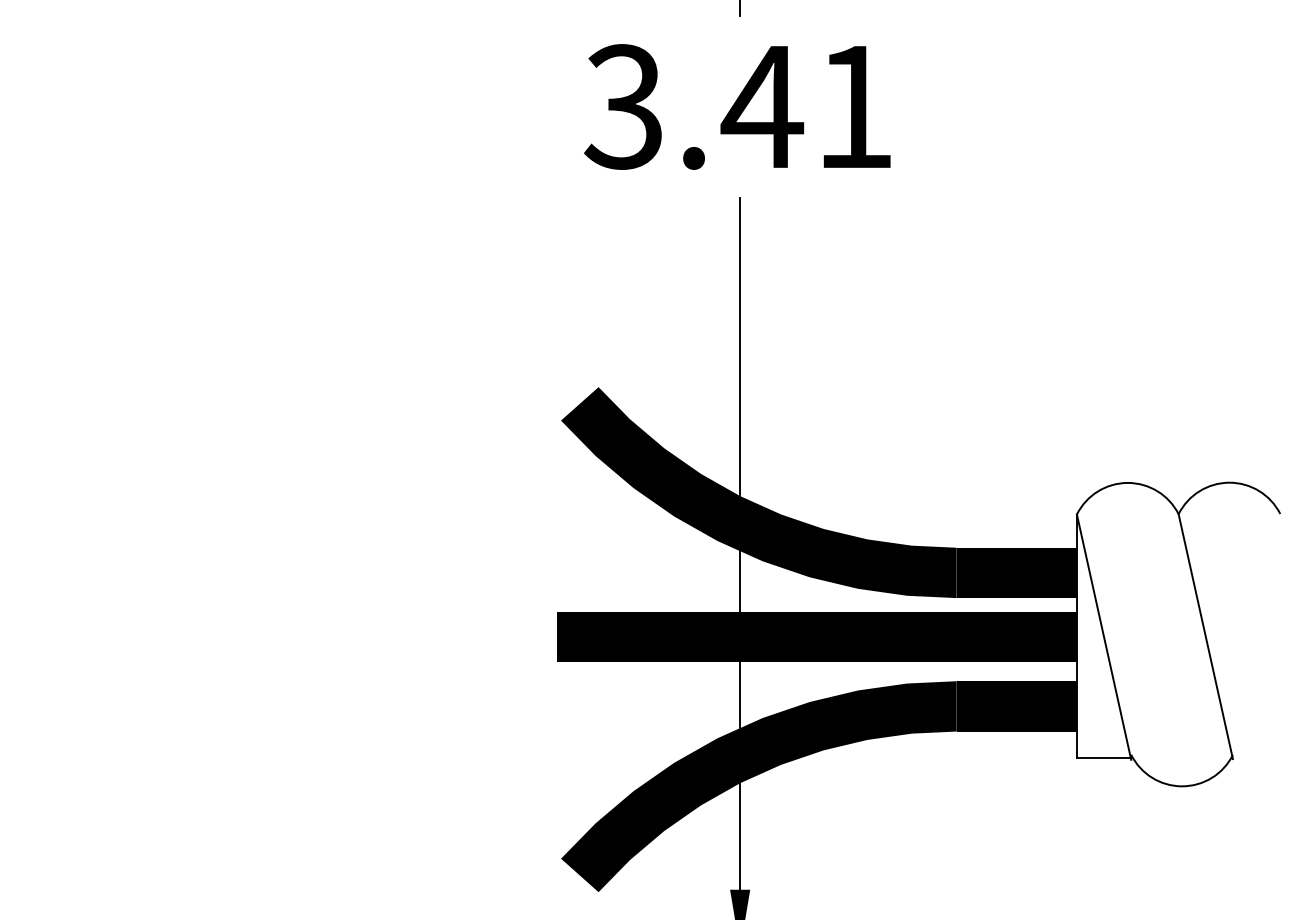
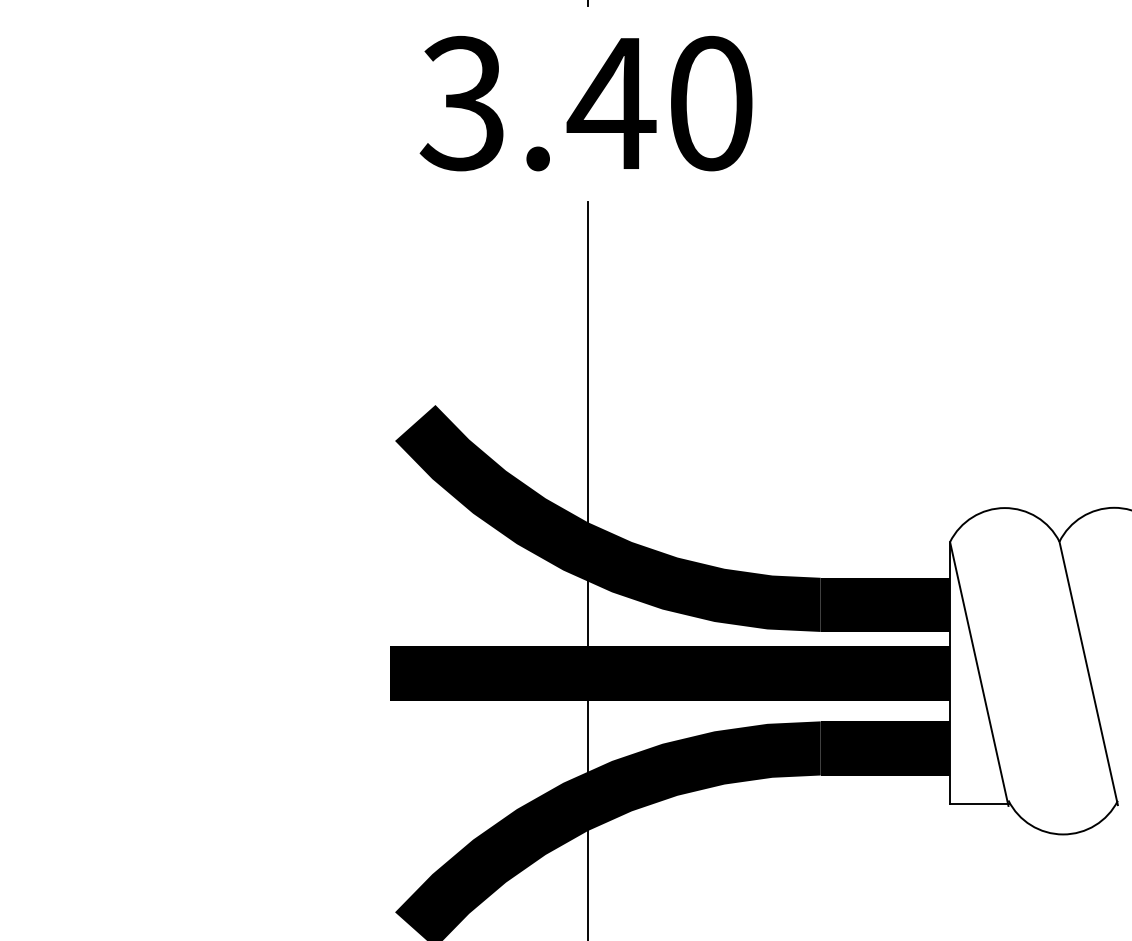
text: (855, 106) -> (711, 103), 3.41 -> 3.40

